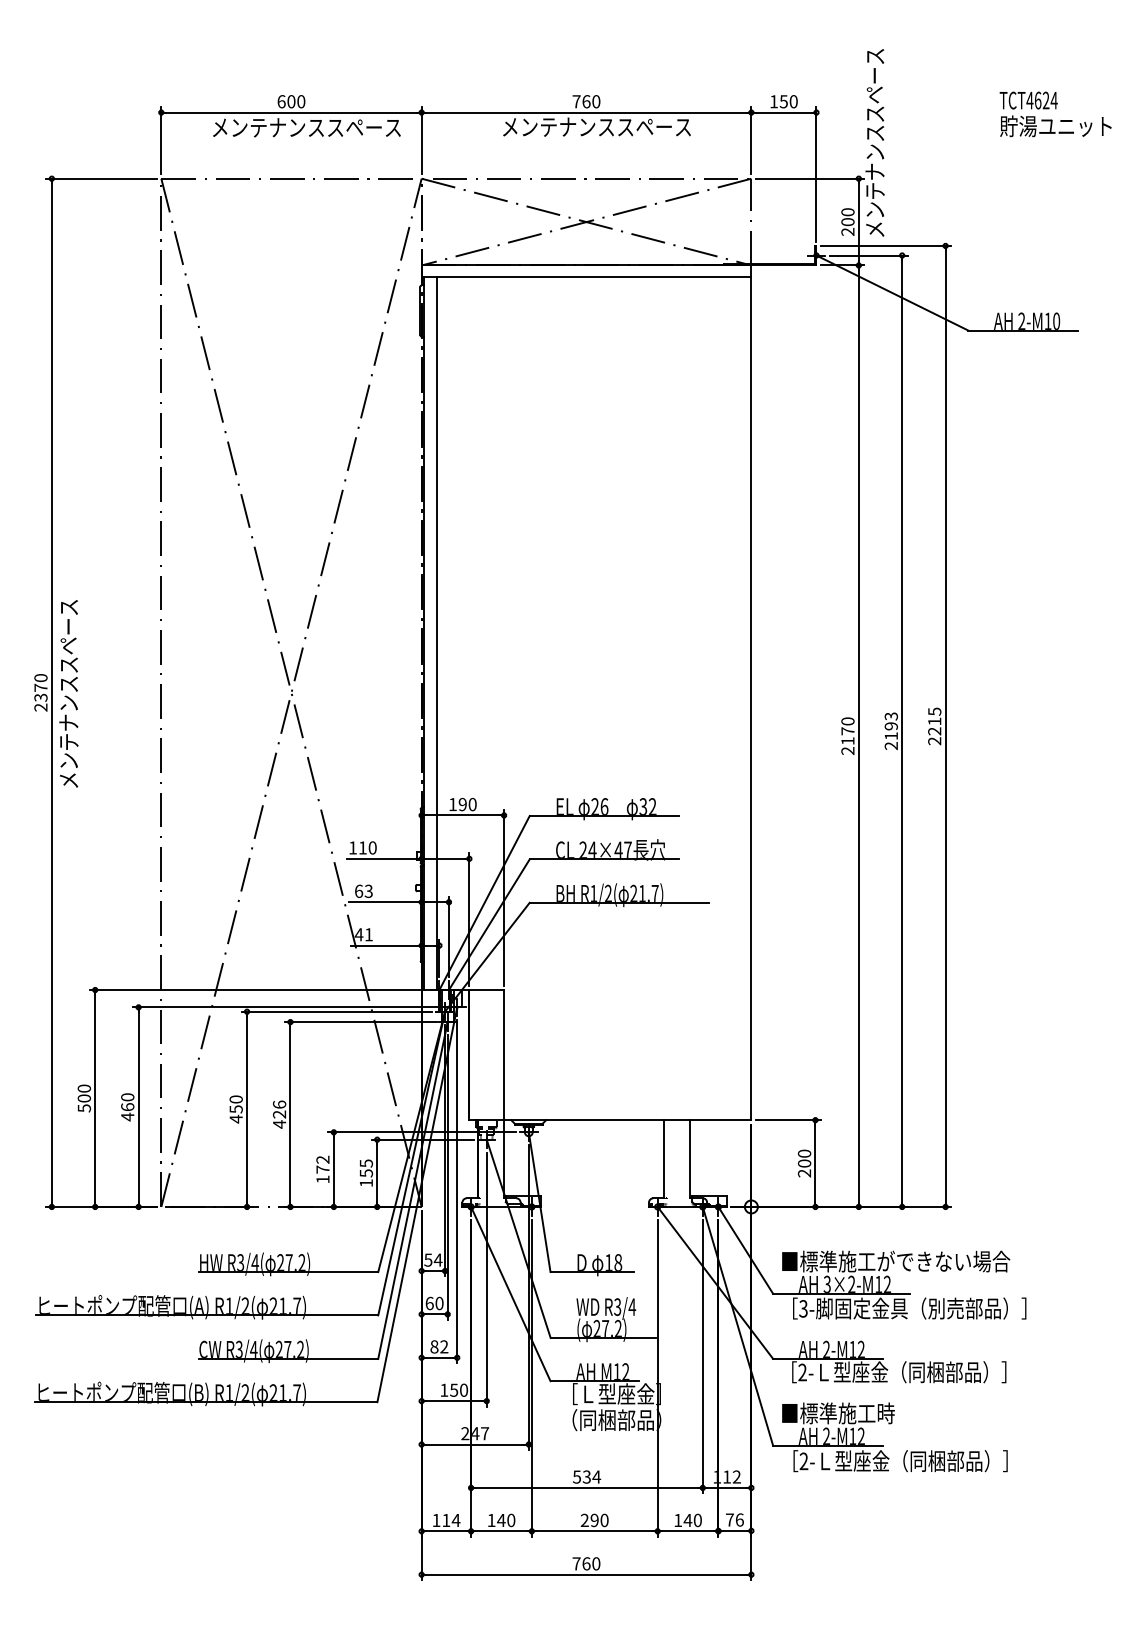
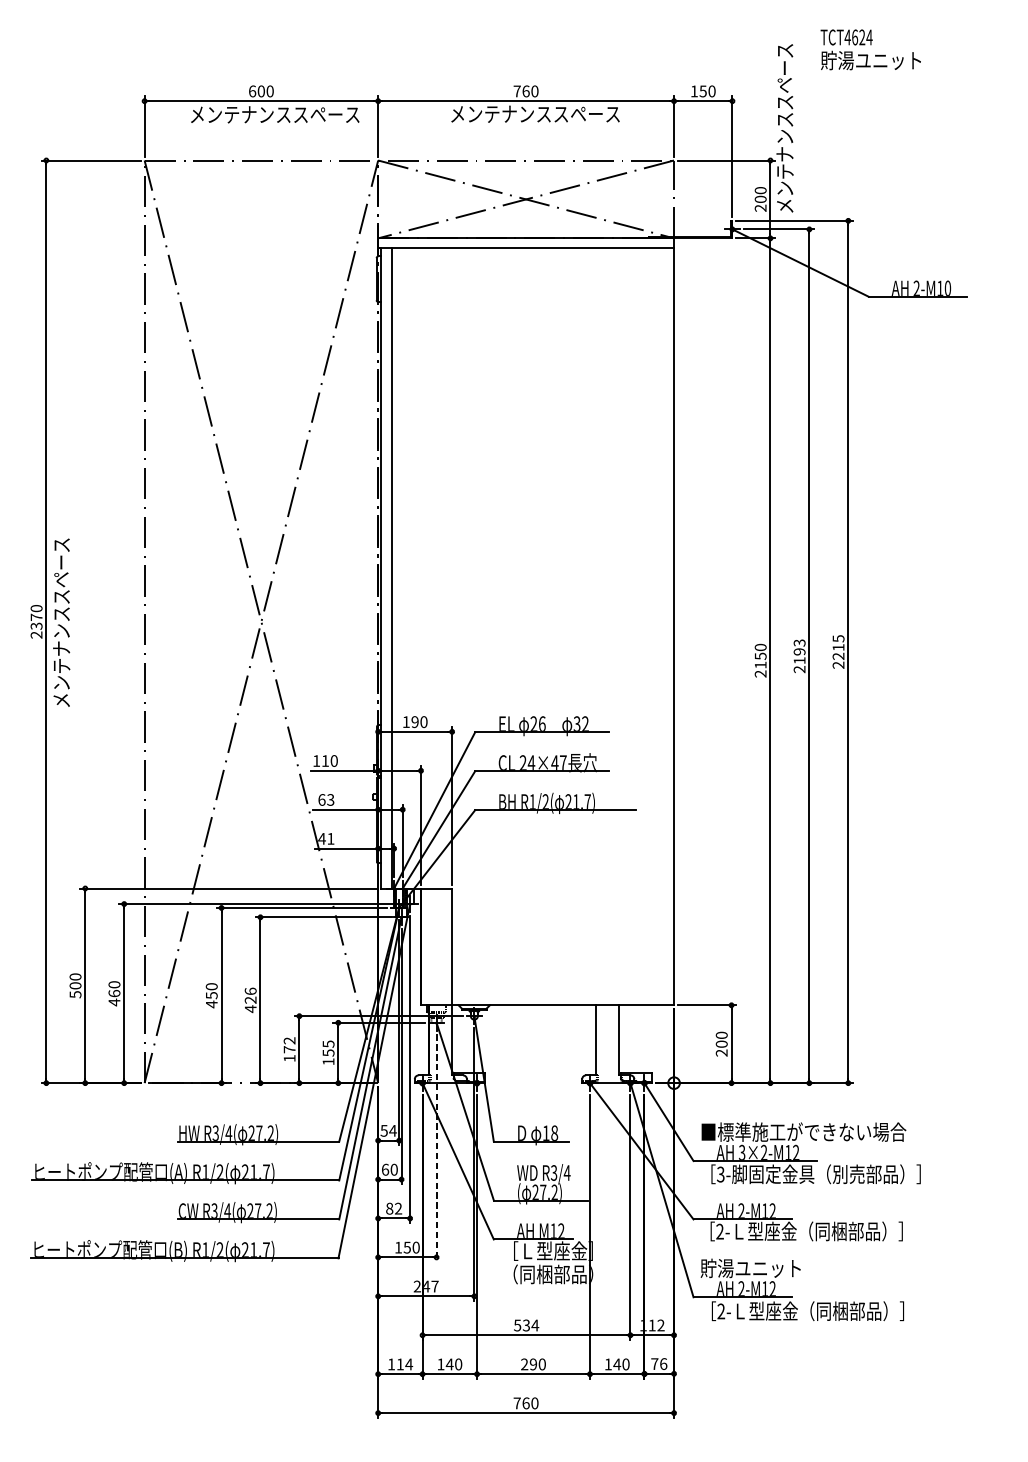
text: (1055, 114) -> (870, 49), moved
text: (847, 731) -> (760, 656), 2170 -> 2150
line: (486, 1279) -> (436, 1148), solid -> dashed
text: (837, 1413) -> (751, 1268), ■標準施工時 -> 貯湯ユニット

